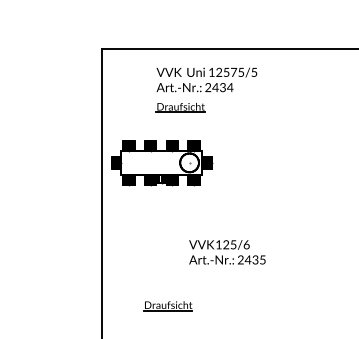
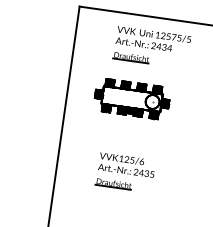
part: (162, 163) -> (132, 99), moved
text: (227, 252) -> (127, 165), moved
part: (167, 306) -> (113, 184), moved

